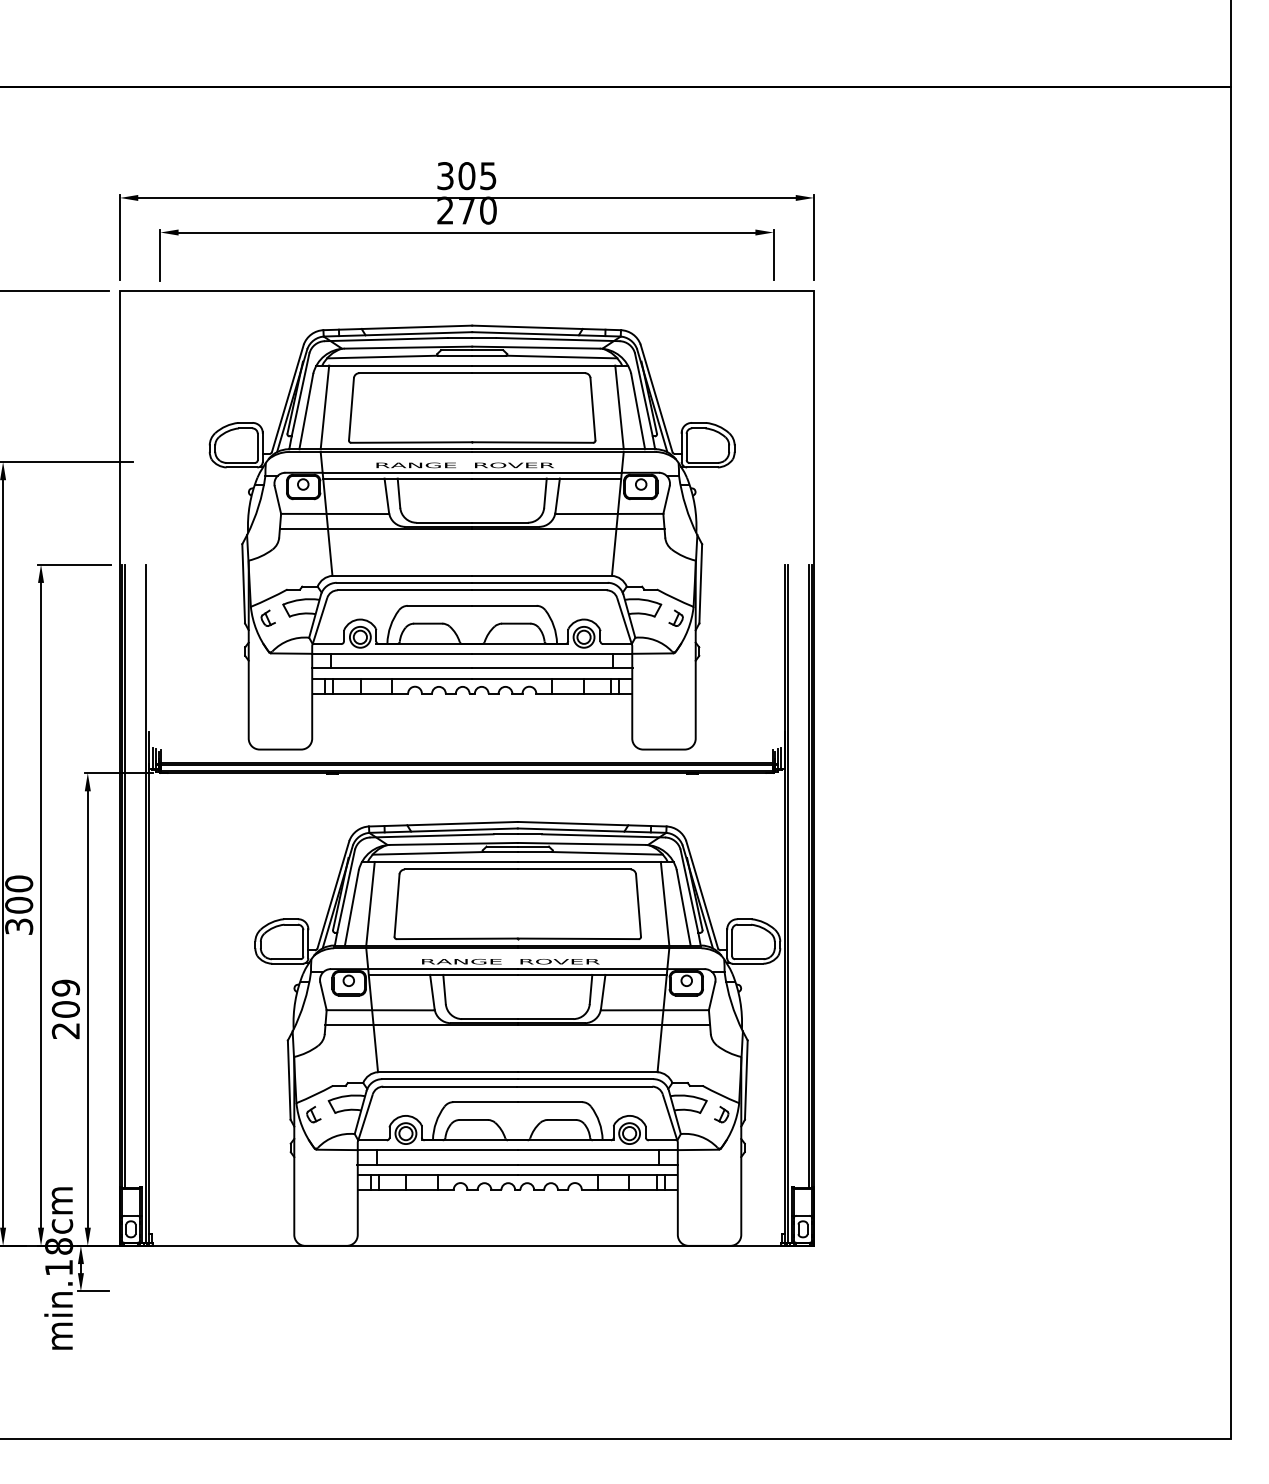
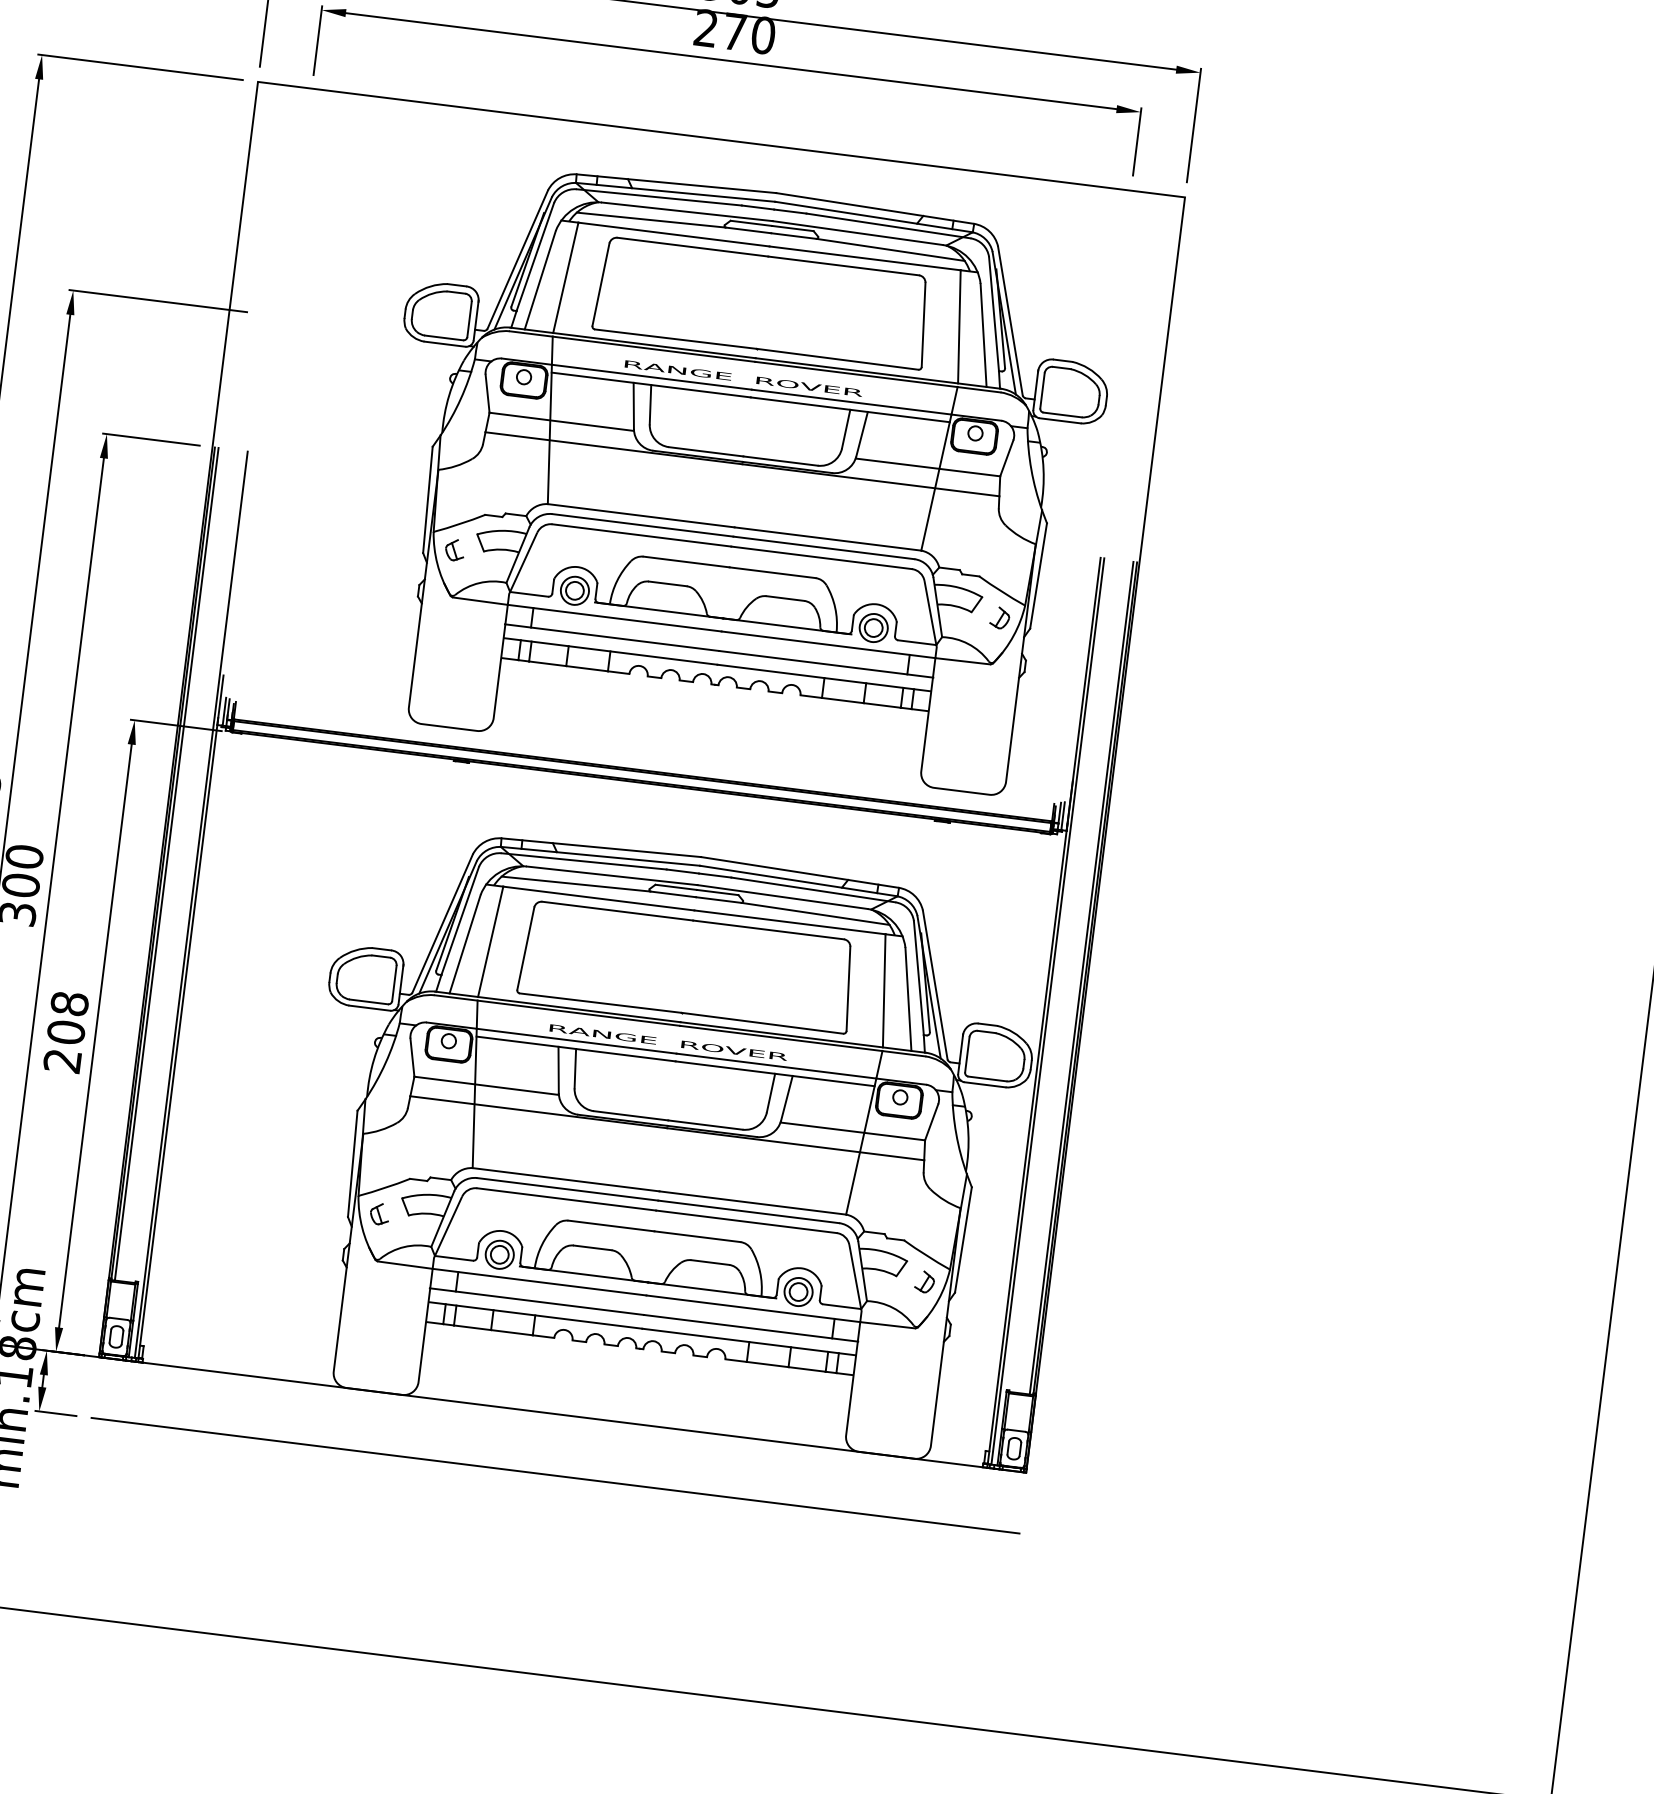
part: (471, 537) -> (739, 475), moved
text: (65, 987) -> (69, 1002), 209 -> 208
line: (467, 1291) -> (555, 1475), added

